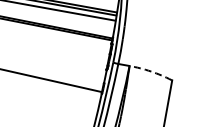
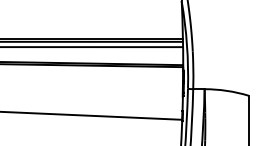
arc: (150, 71) -> (226, 90), dashed -> solid

